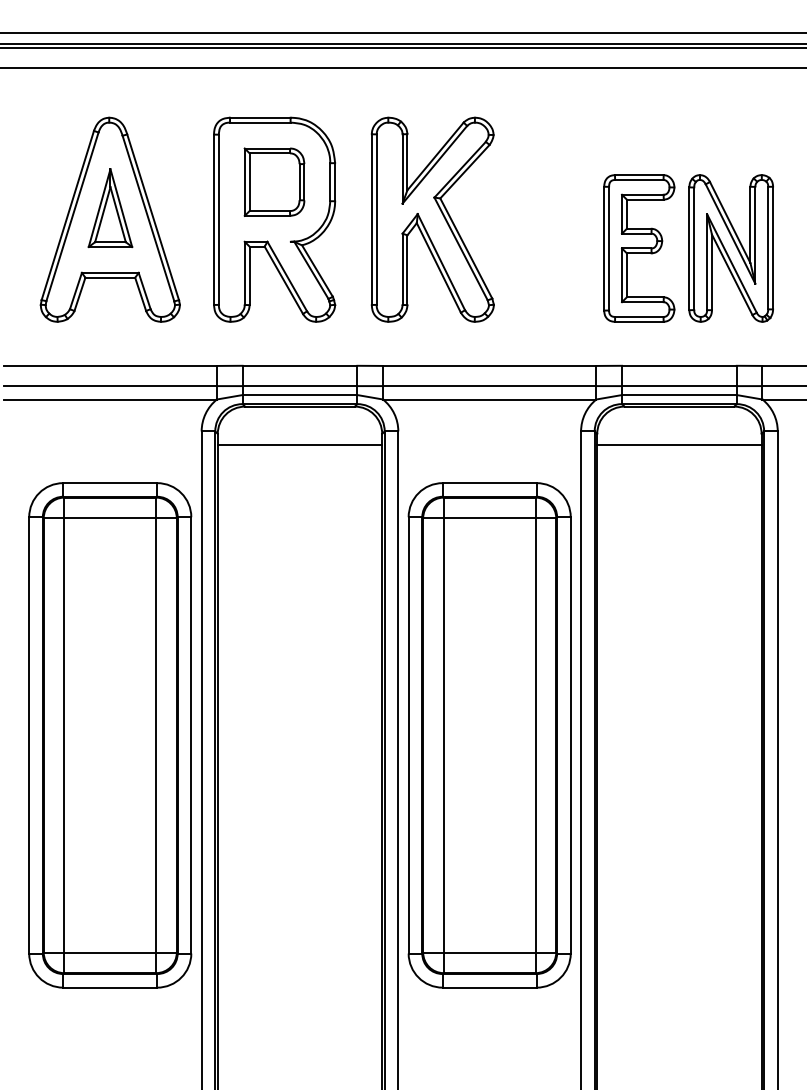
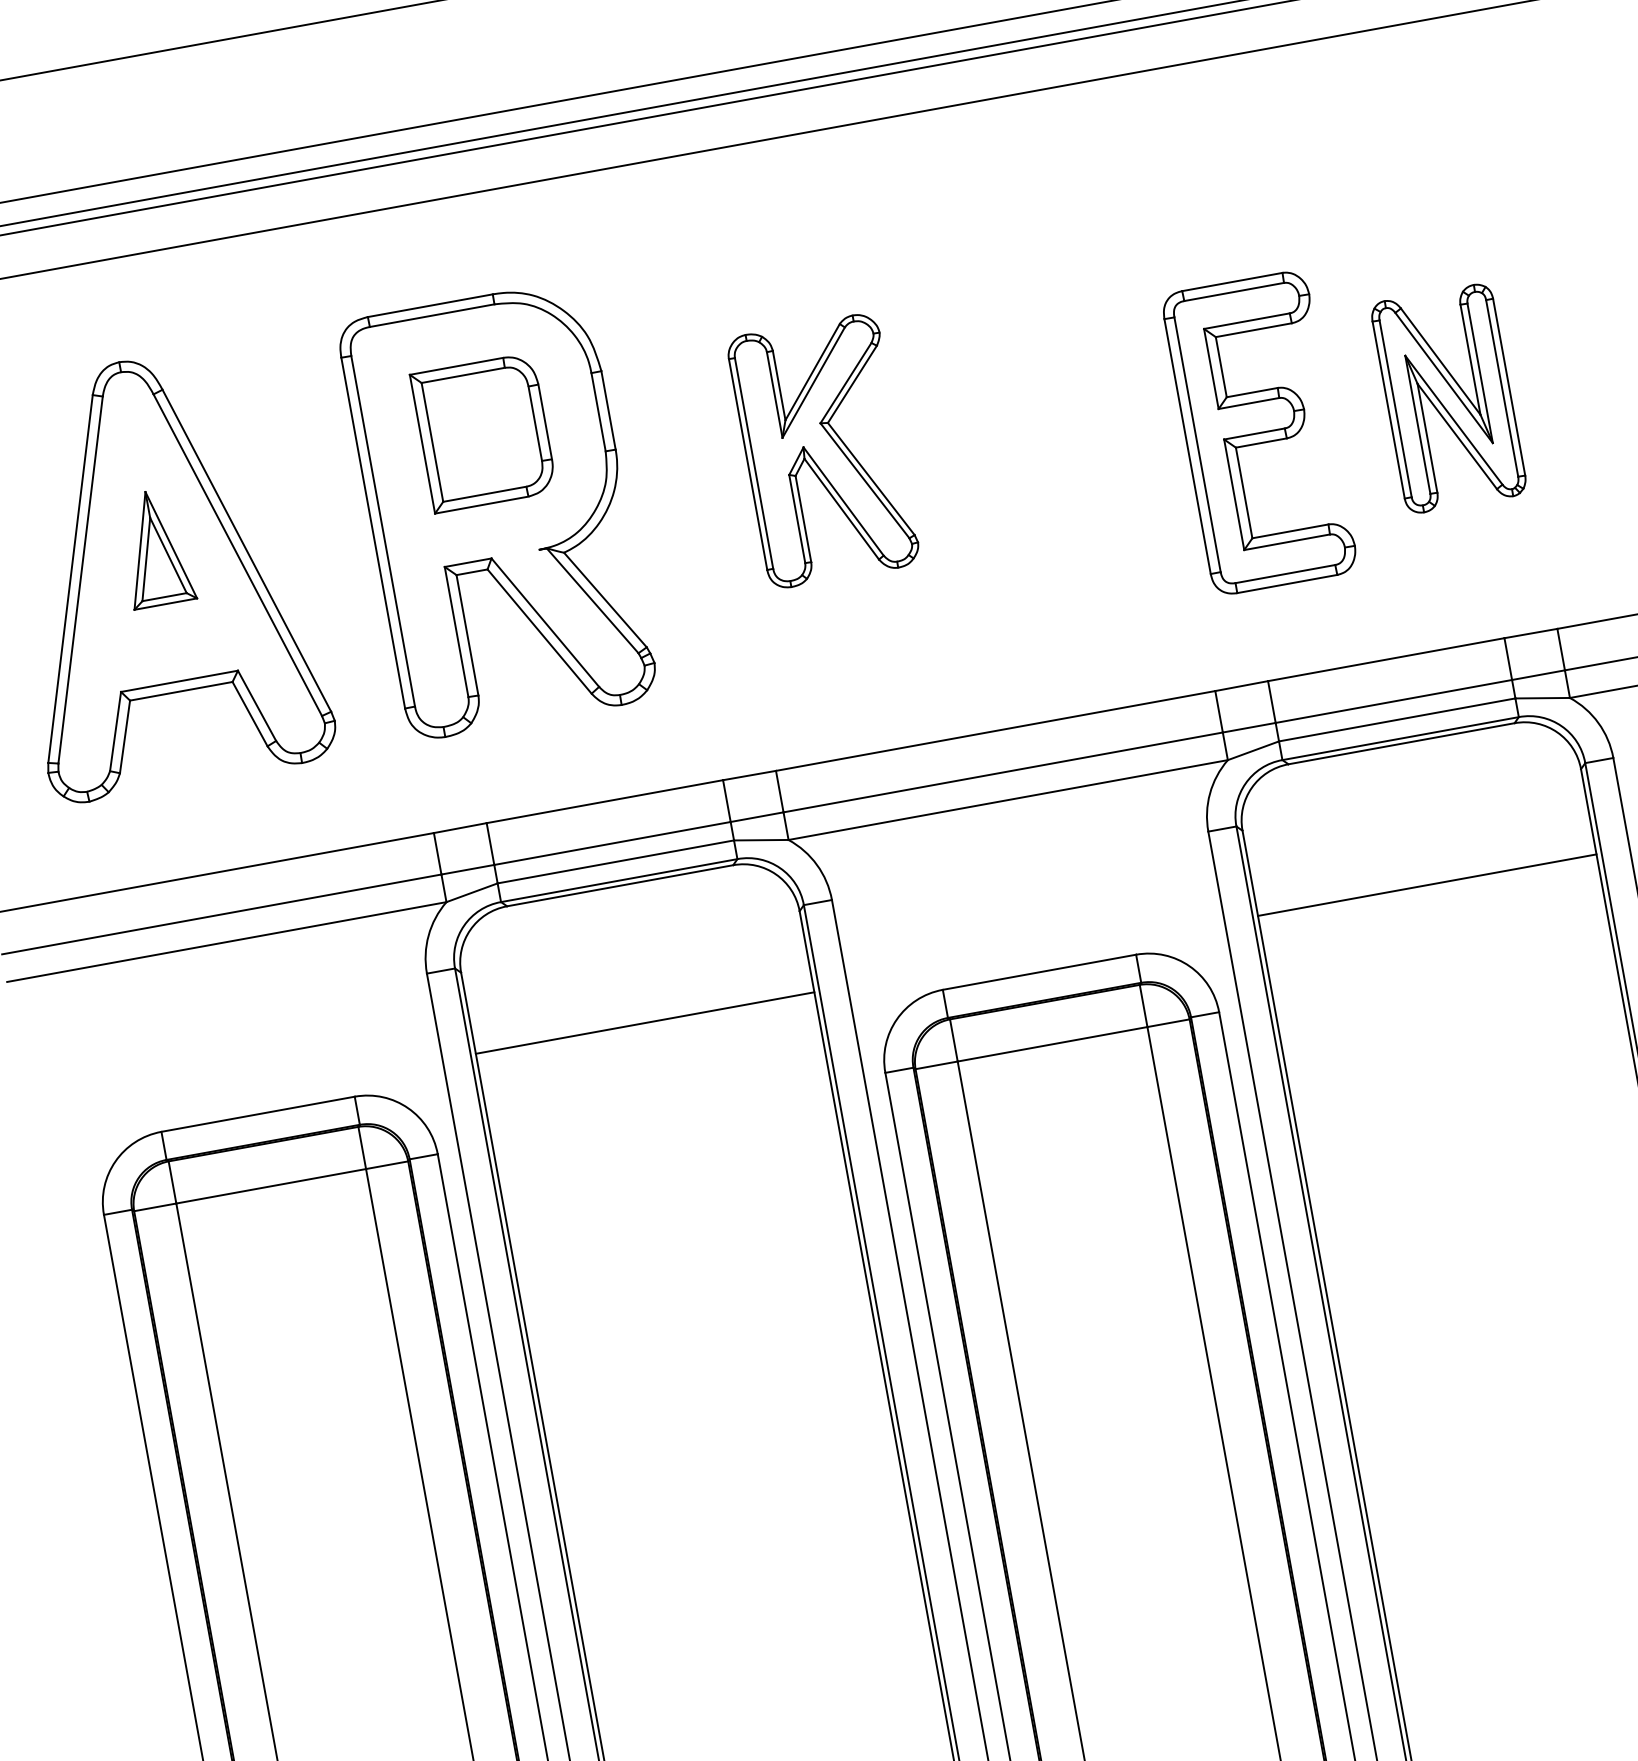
part: (110, 208) -> (155, 548), size x0.7
part: (432, 219) -> (823, 450), size x0.6
part: (730, 248) -> (1447, 398), size x0.7
line: (299, 445) -> (644, 1023), moved
line: (679, 445) -> (1427, 885), moved

